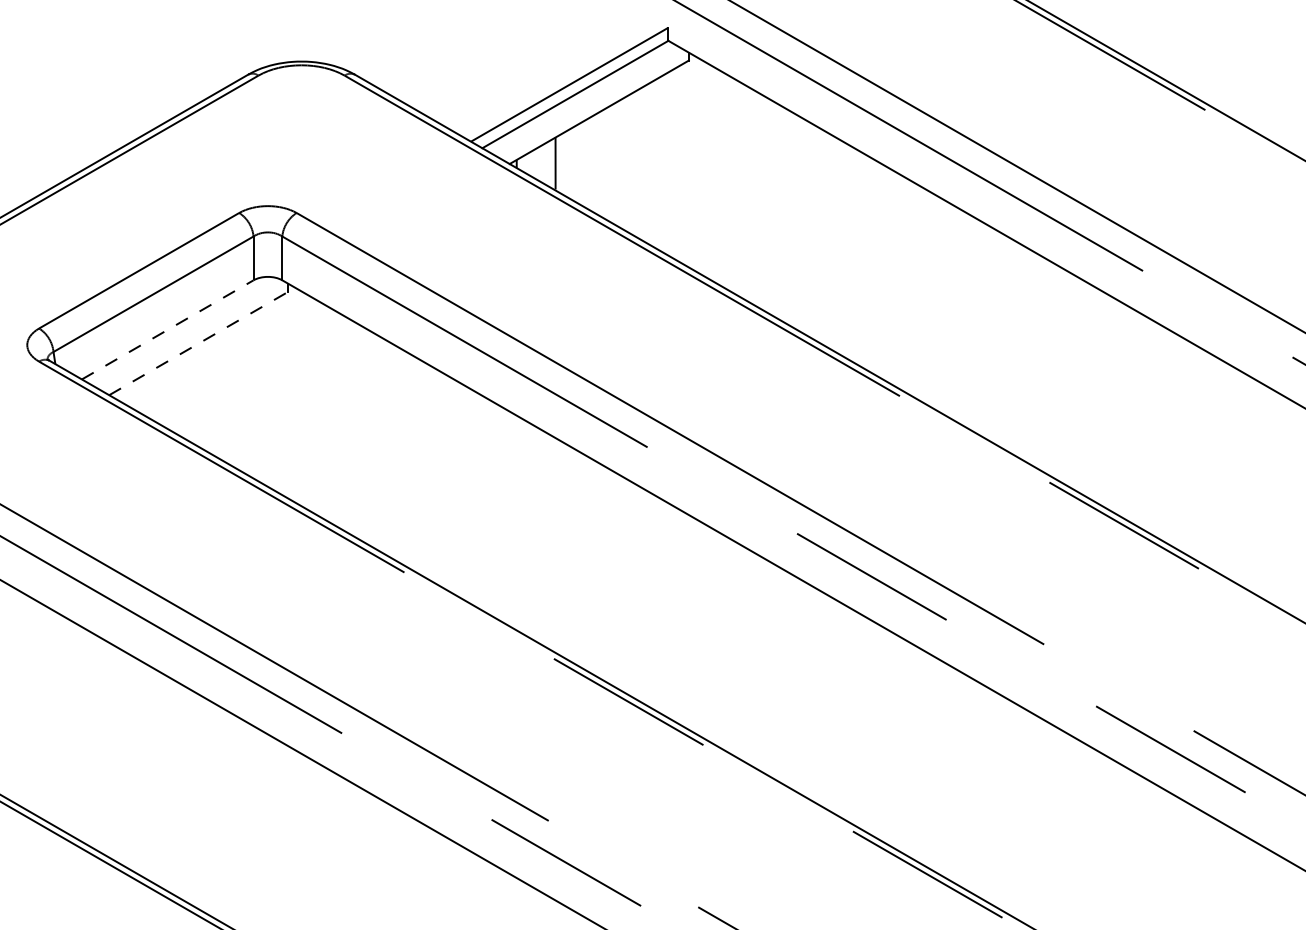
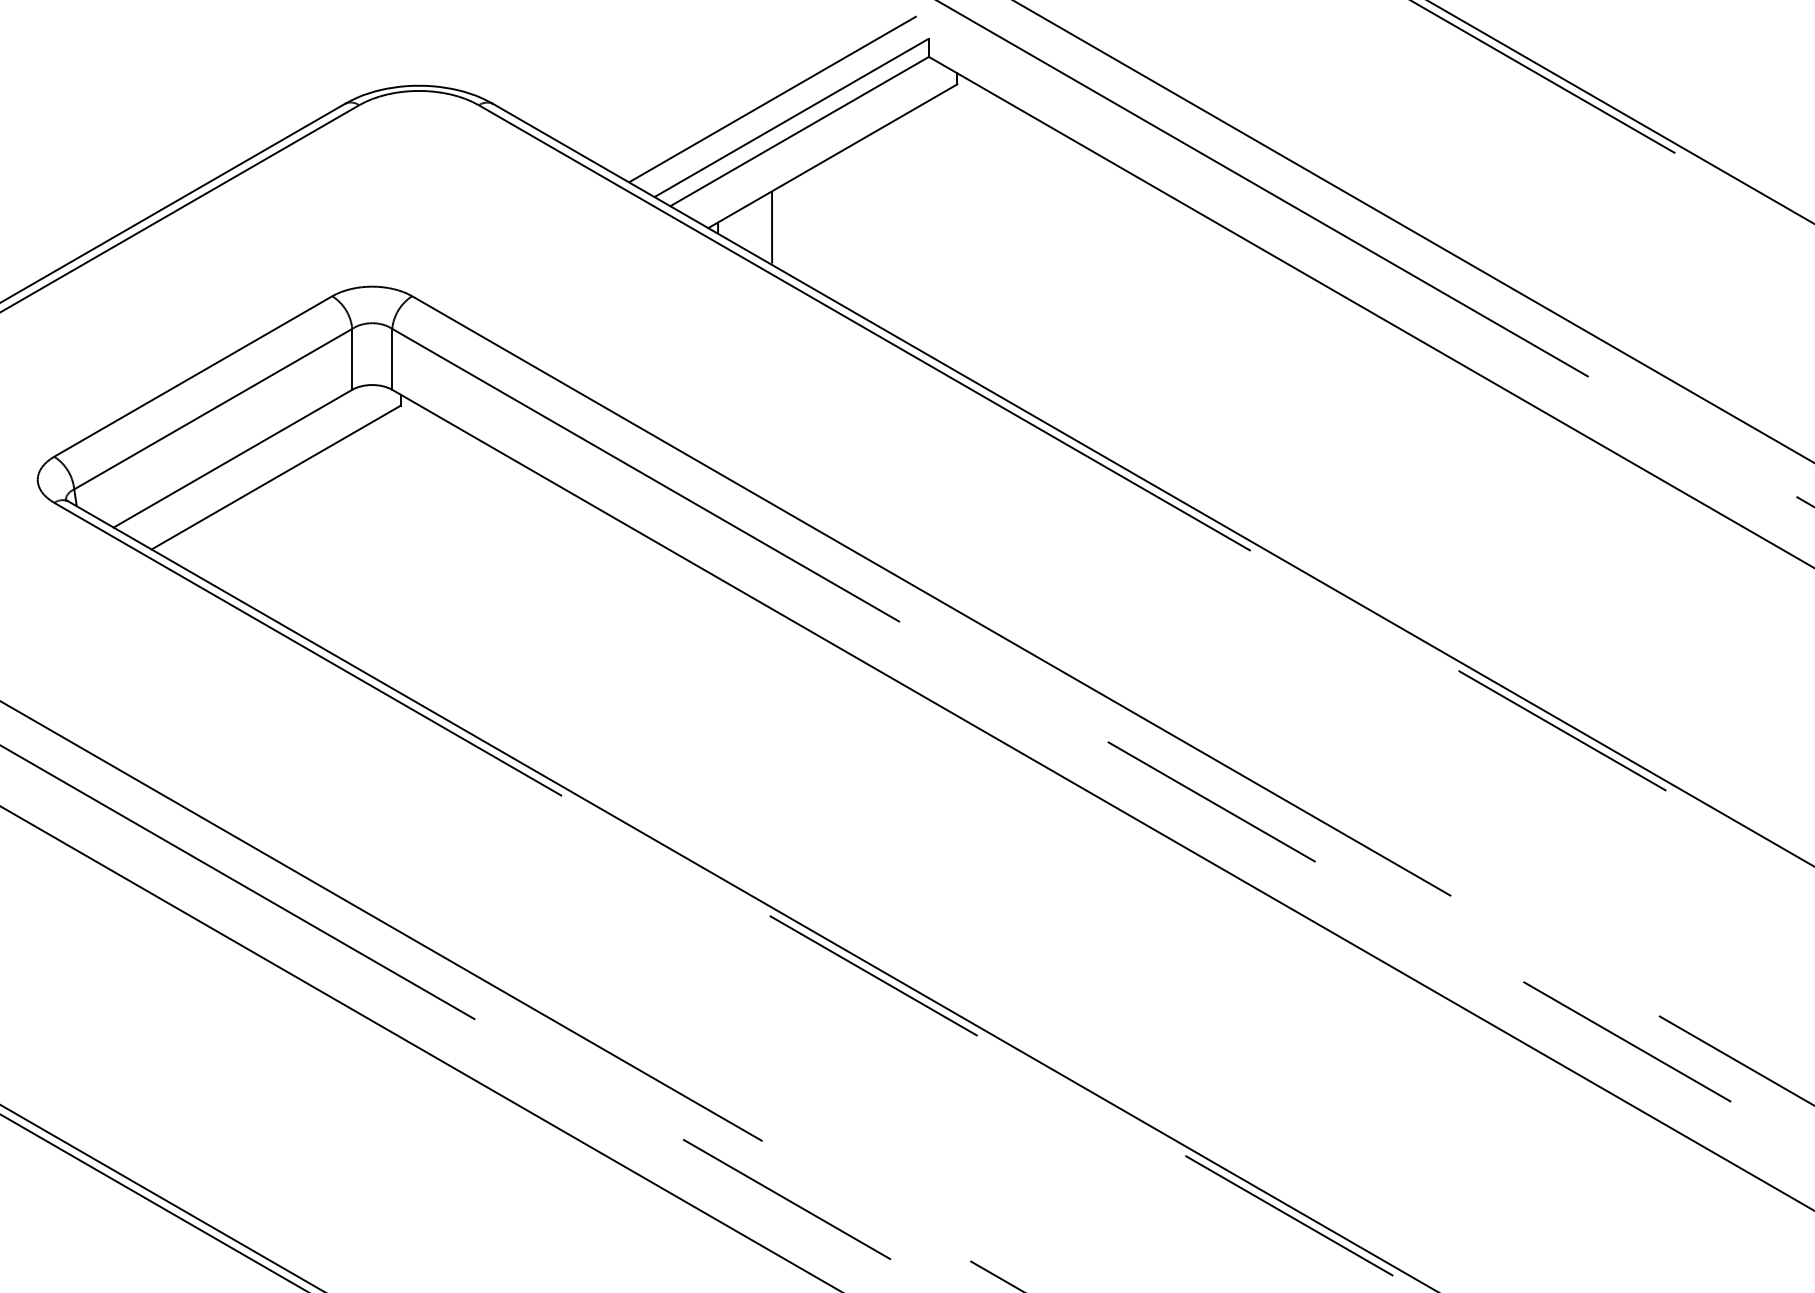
line: (555, 71) -> (771, 99), added
line: (168, 329) -> (234, 458), dashed -> solid
line: (199, 343) -> (277, 477), dashed -> solid

